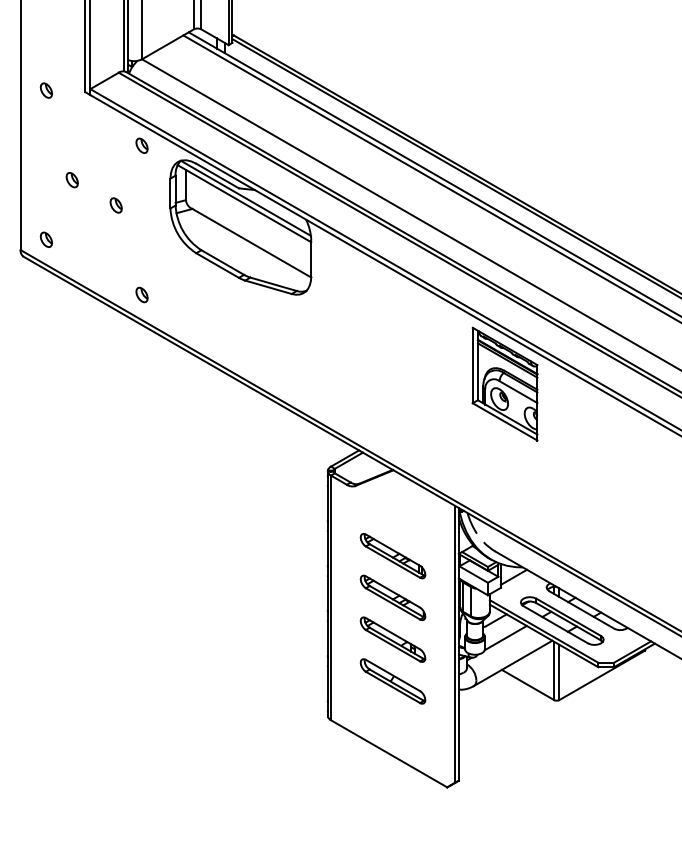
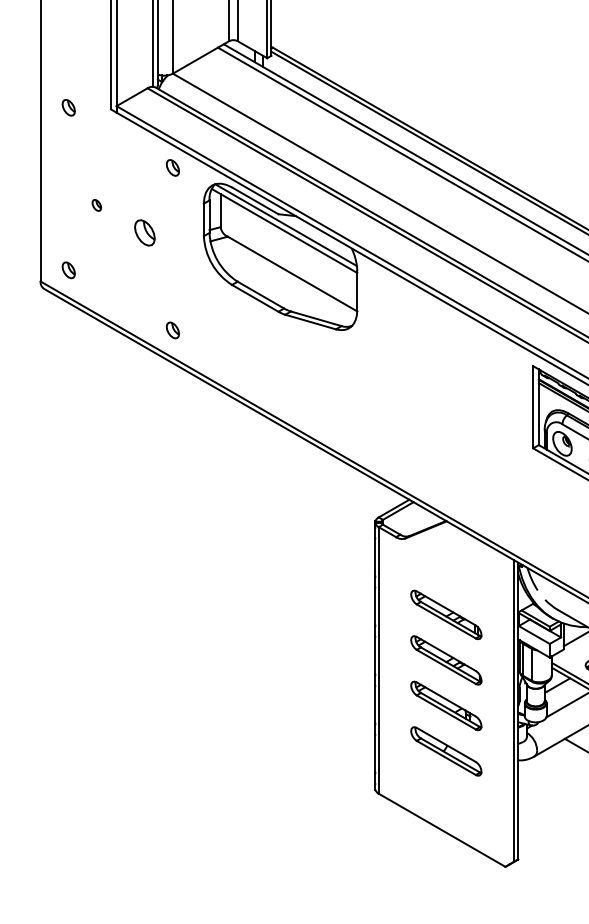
part: (71, 180) -> (96, 205), size x0.7
part: (115, 205) -> (144, 232), size x1.6

